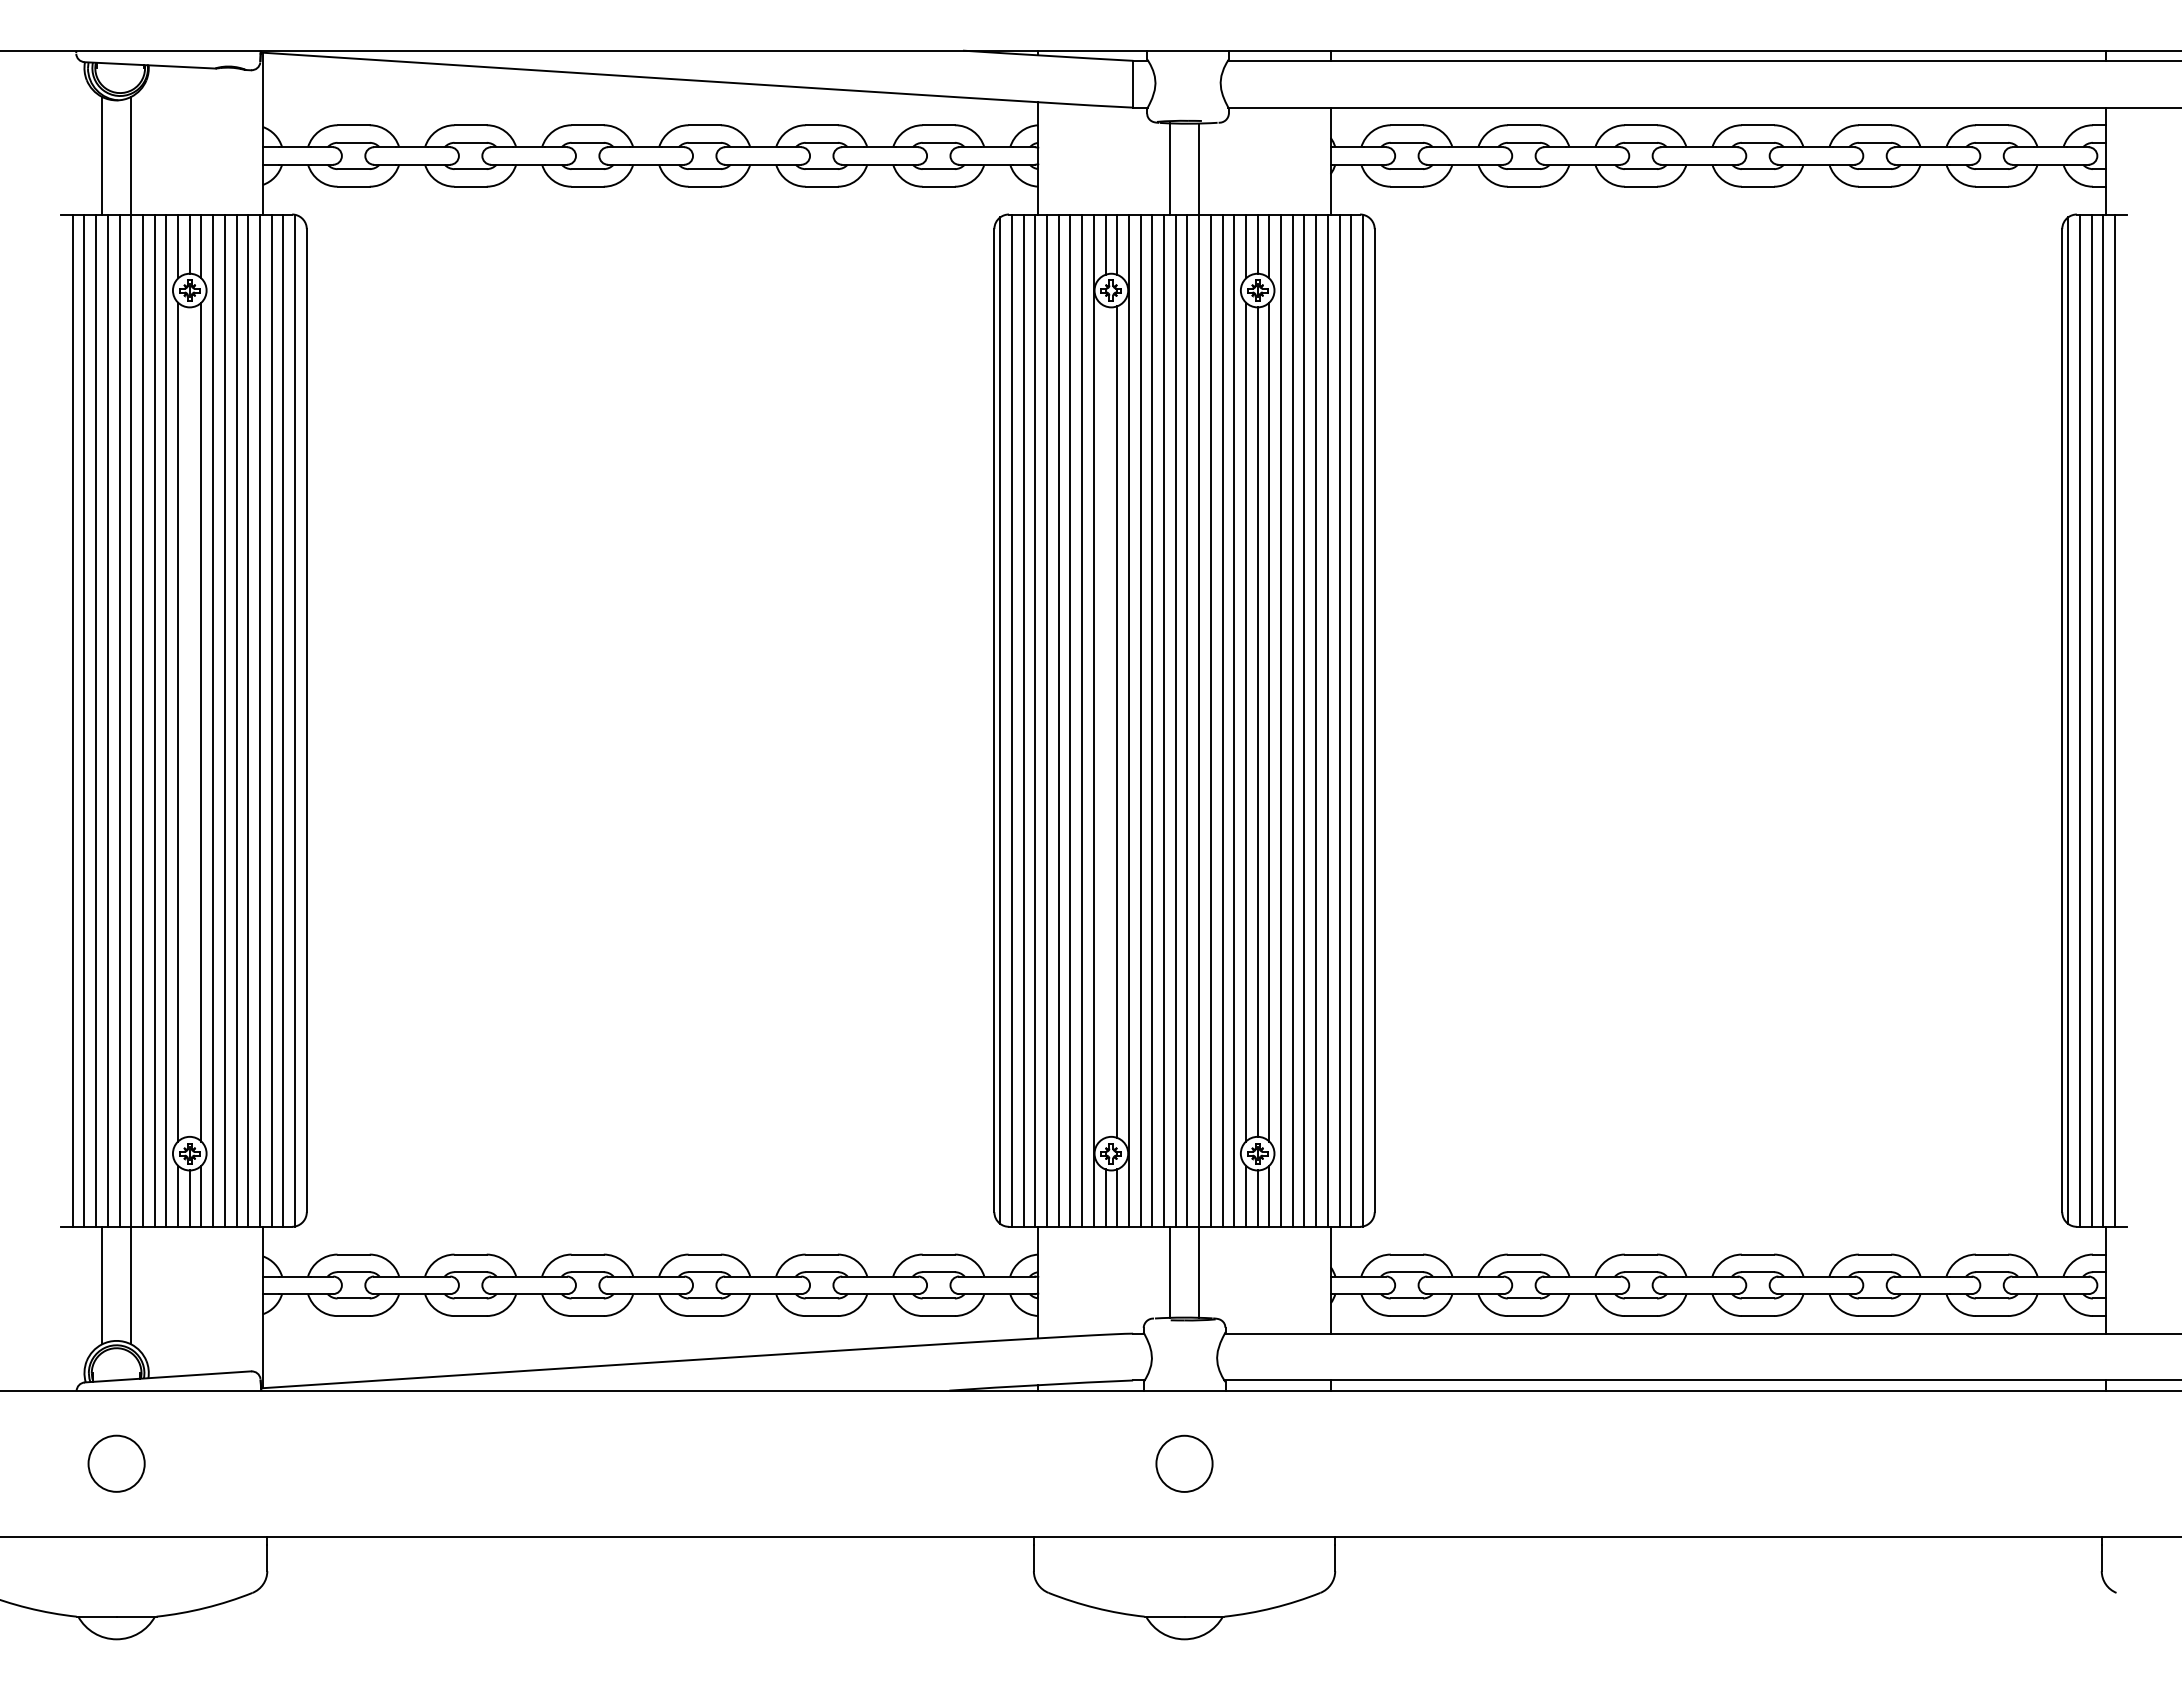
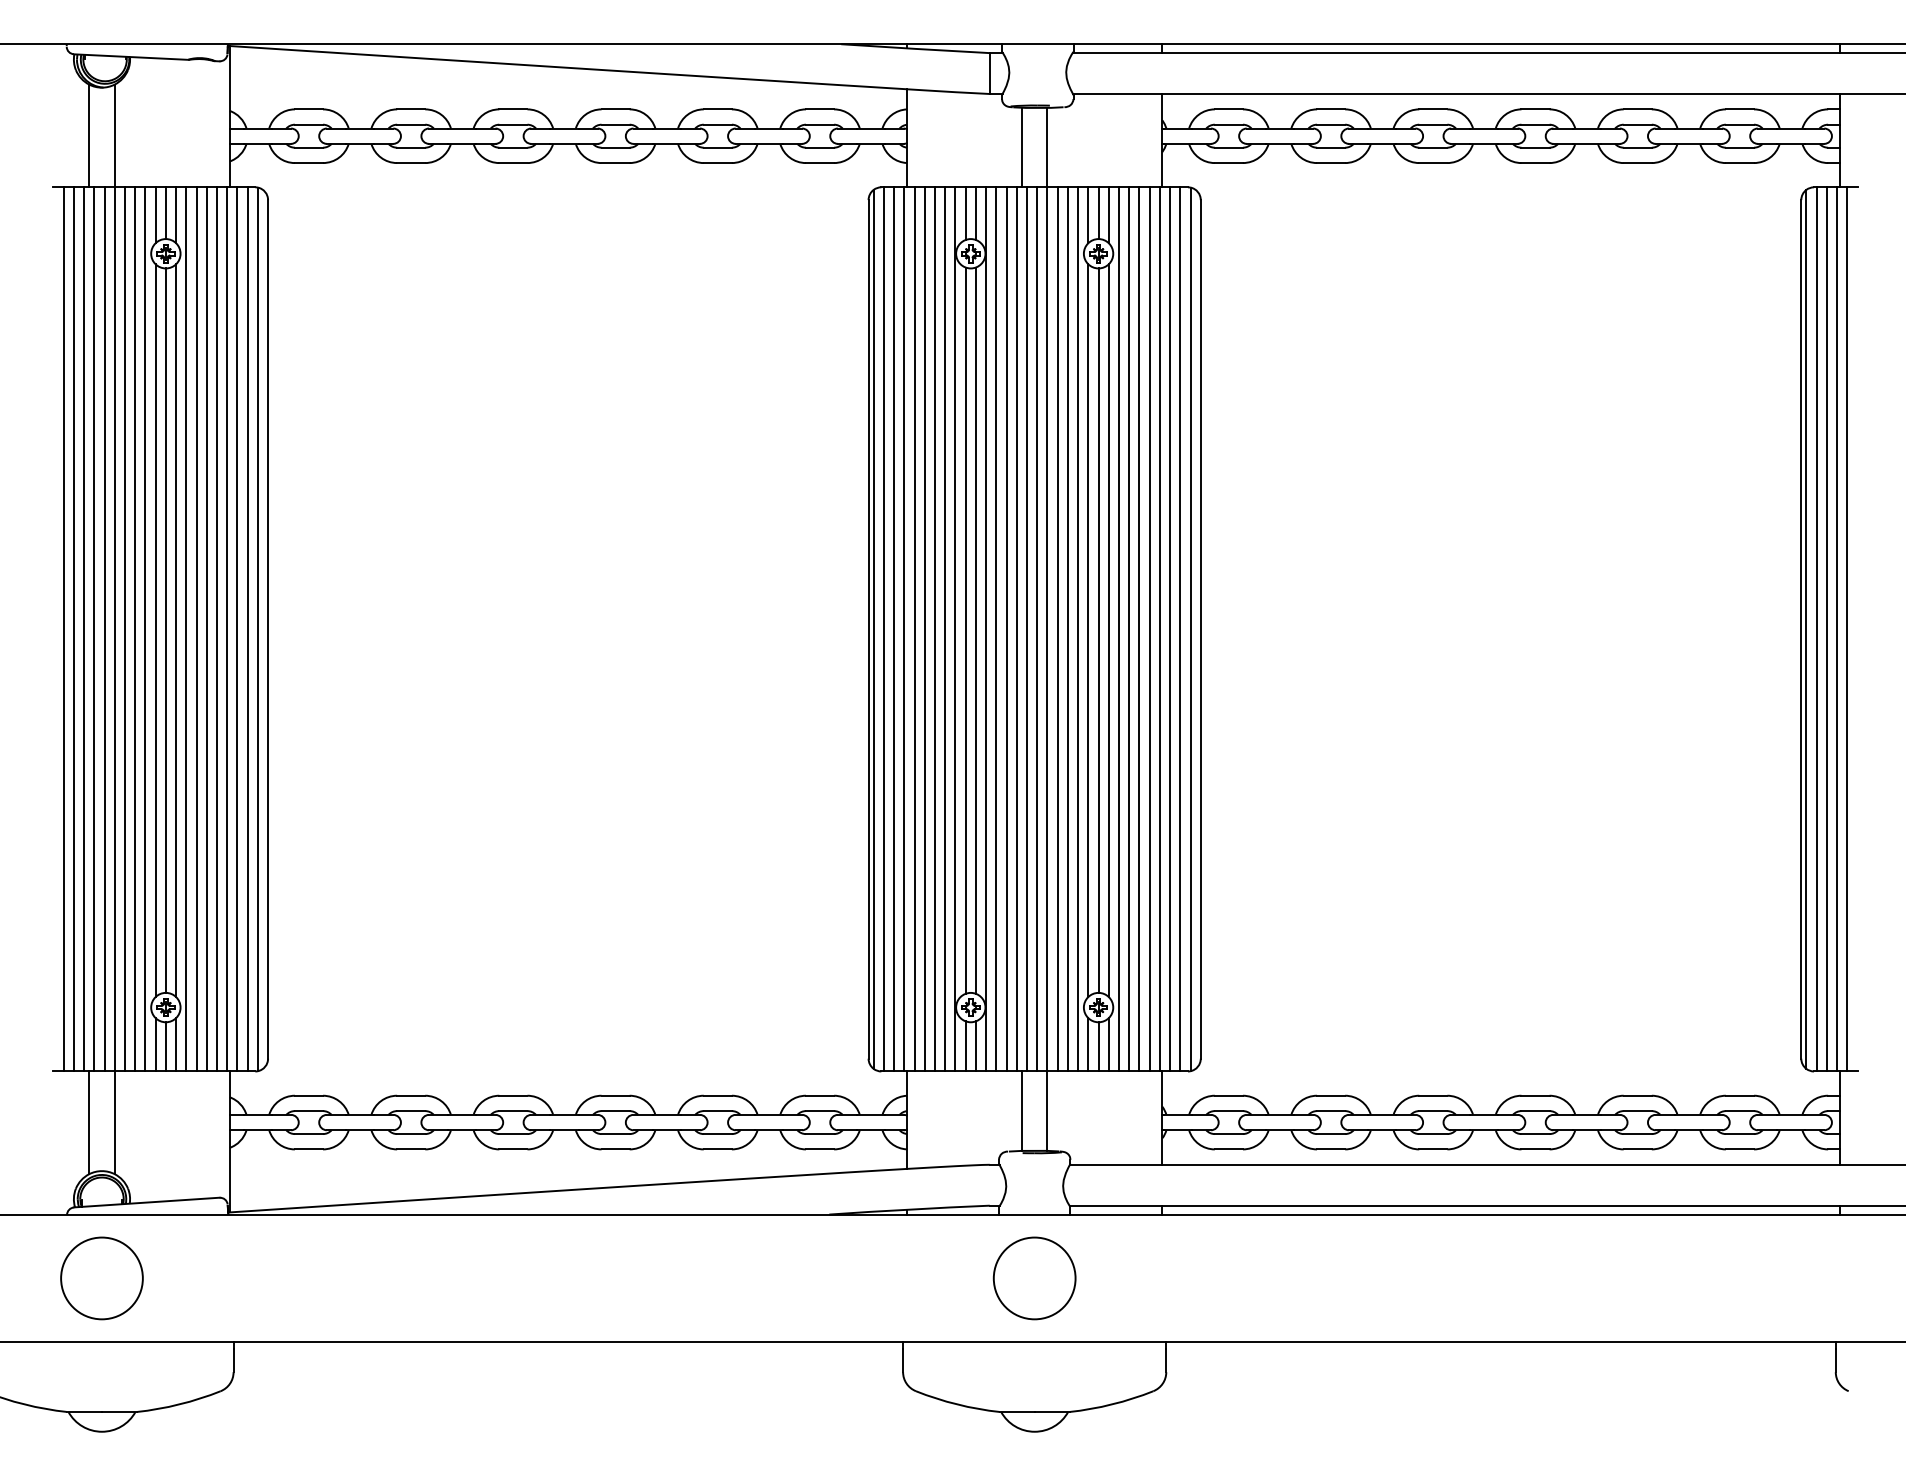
line: (189, 721) -> (165, 630), added
line: (1105, 721) -> (965, 630), added
circle: (116, 1463) -> (101, 1278), size x1.67
circle: (1184, 1463) -> (1034, 1278), size x1.67

